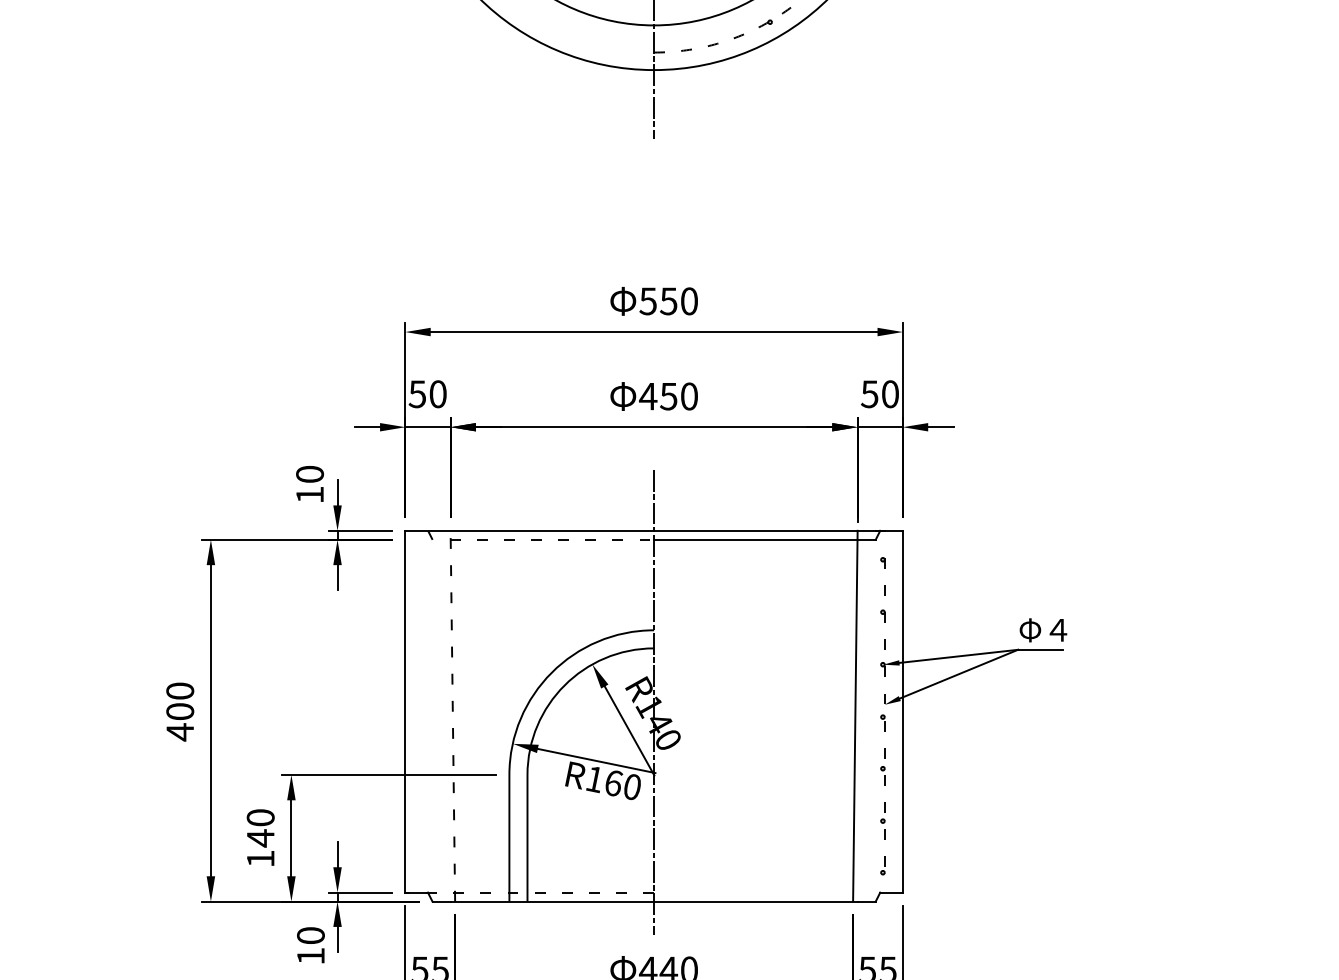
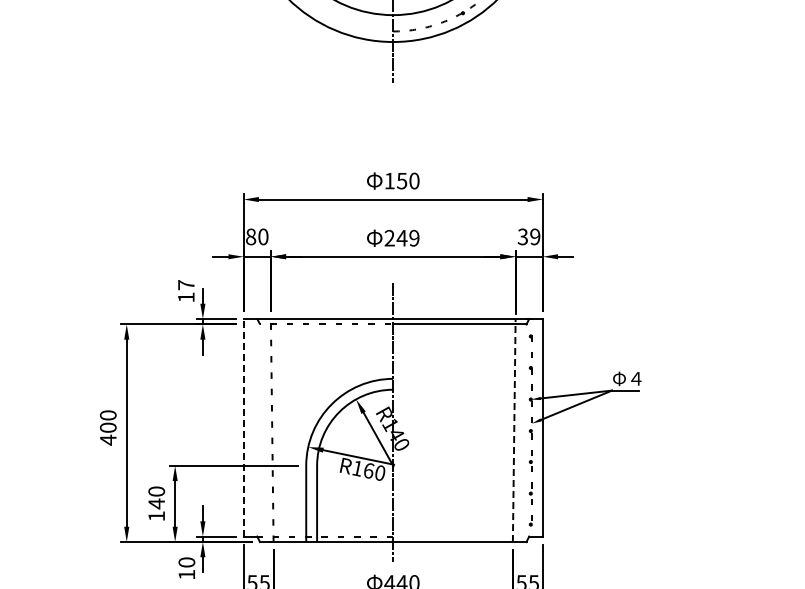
text: (647, 302) -> (389, 181), 550 -> 150
text: (416, 393) -> (250, 236), 50 -> 80
text: (880, 393) -> (529, 236), 50 -> 39
text: (667, 395) -> (401, 237), 450 -> 249
text: (310, 475) -> (186, 285), 10 -> 17
line: (405, 711) -> (243, 427), solid -> dashed
line: (855, 716) -> (514, 430), solid -> dashed

